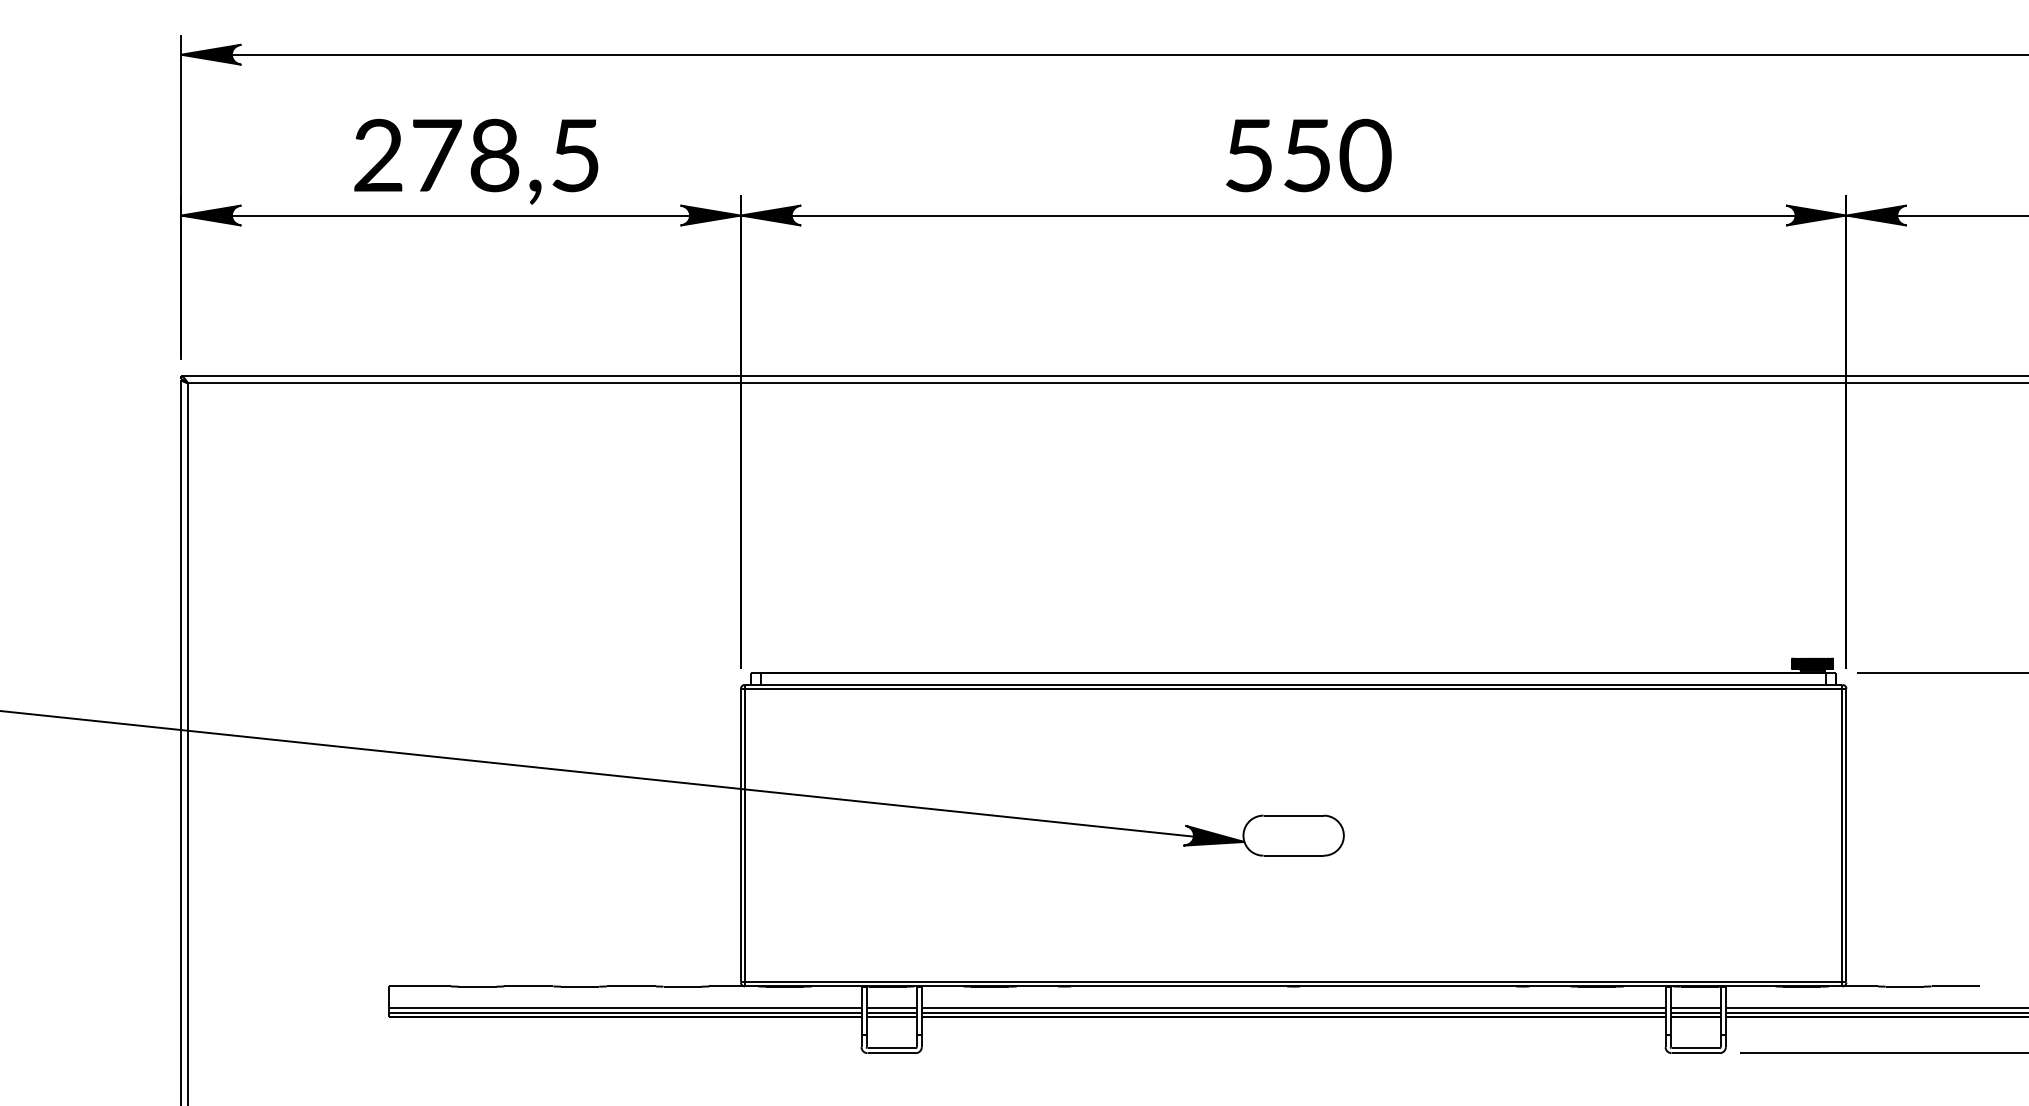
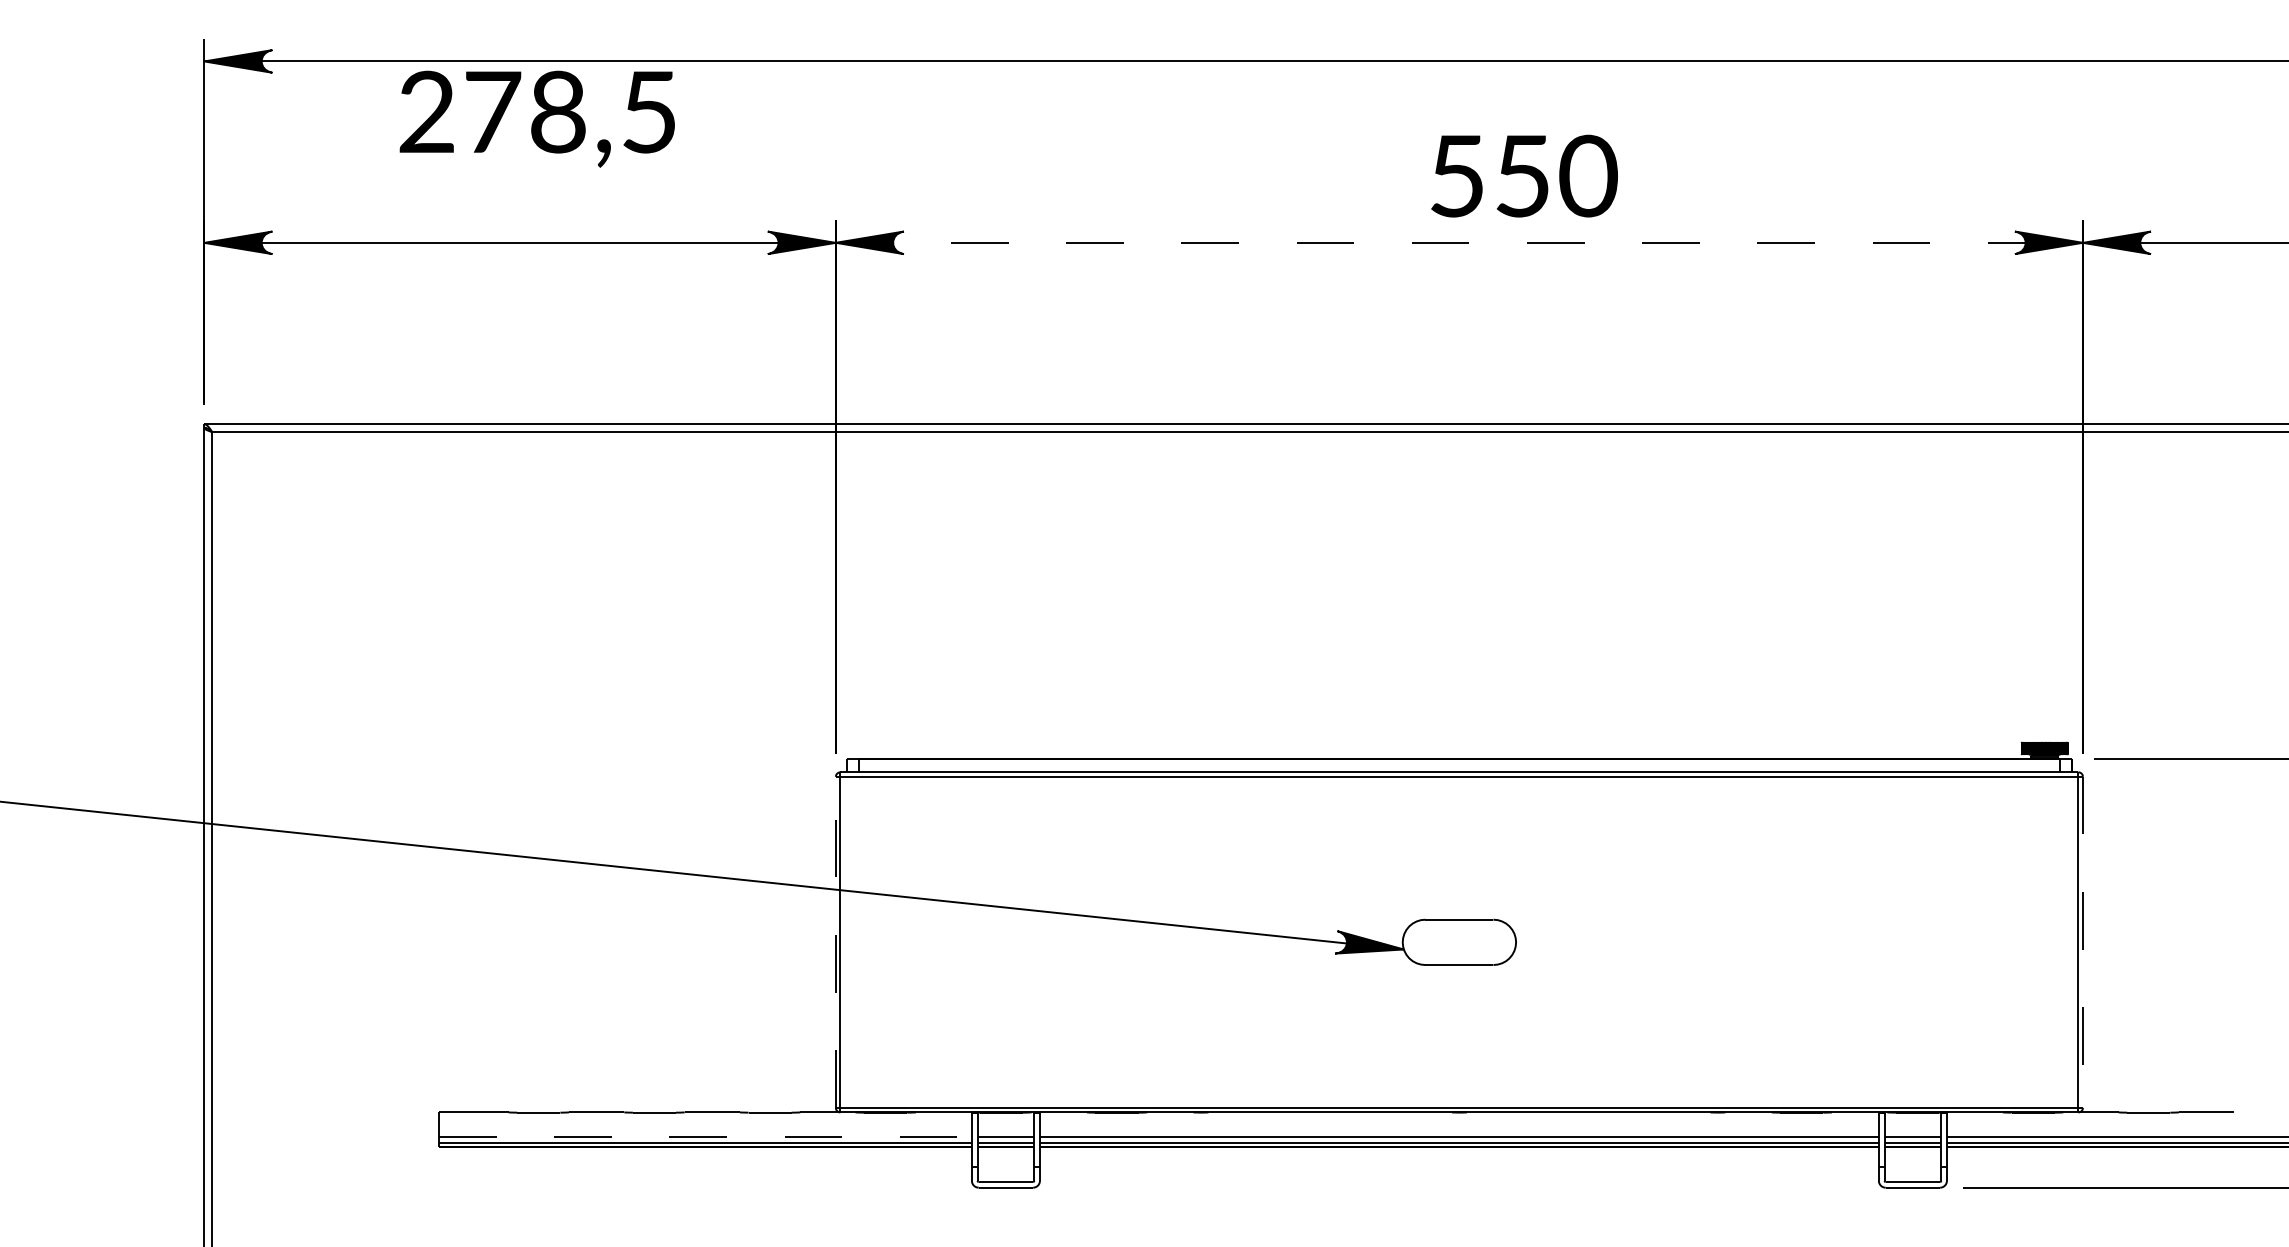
text: (1308, 154) -> (1524, 175), moved
text: (475, 161) -> (536, 118), moved
line: (1293, 215) -> (1459, 242), solid -> dashed
line: (740, 835) -> (835, 942), solid -> dashed
line: (1846, 835) -> (2082, 942), solid -> dashed
line: (626, 1008) -> (706, 1137), solid -> dashed

